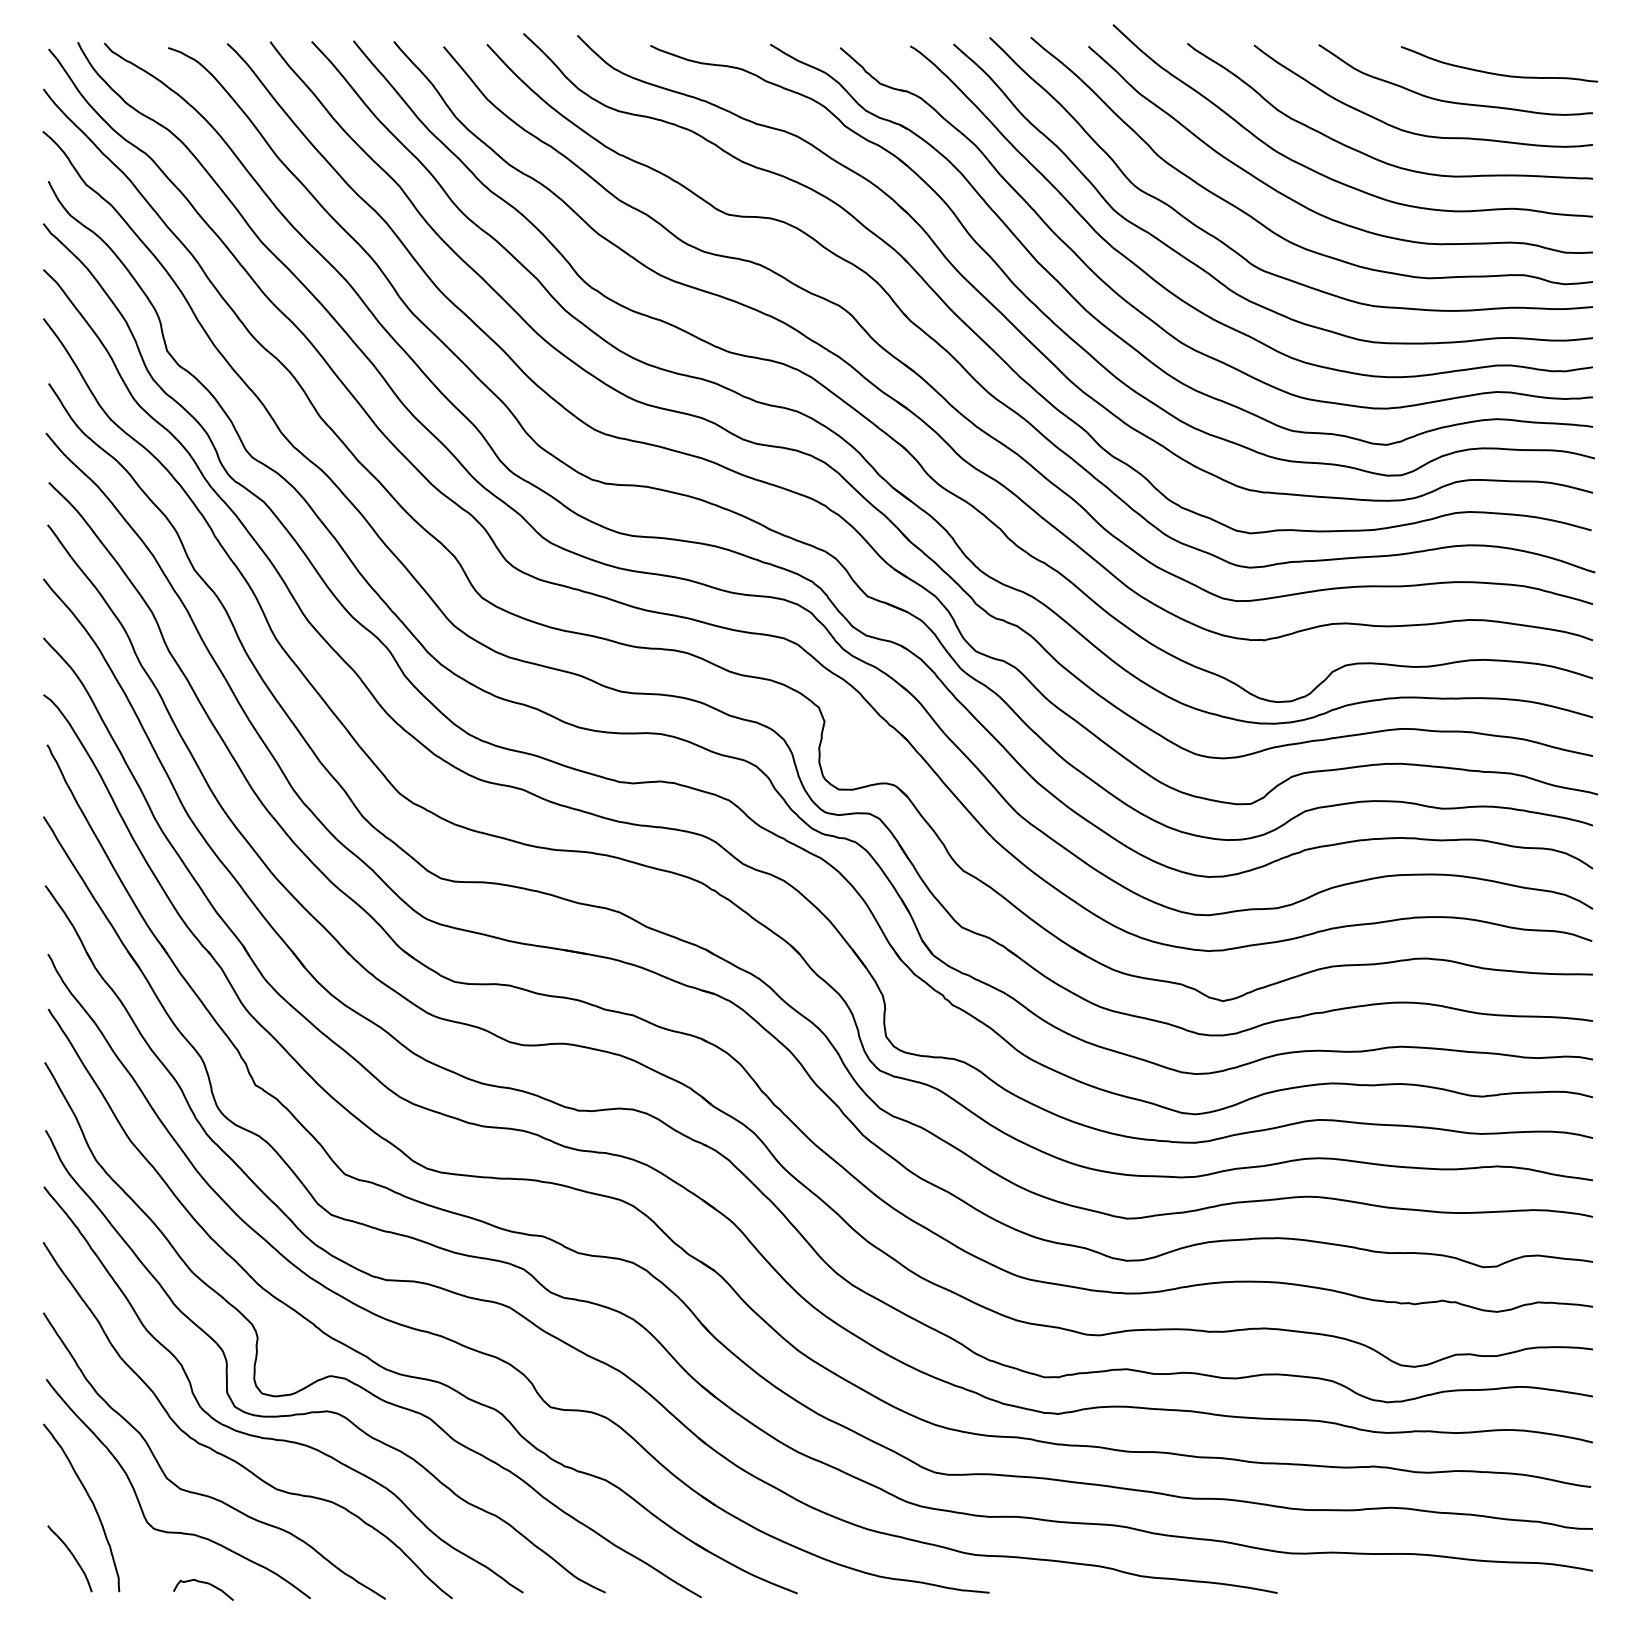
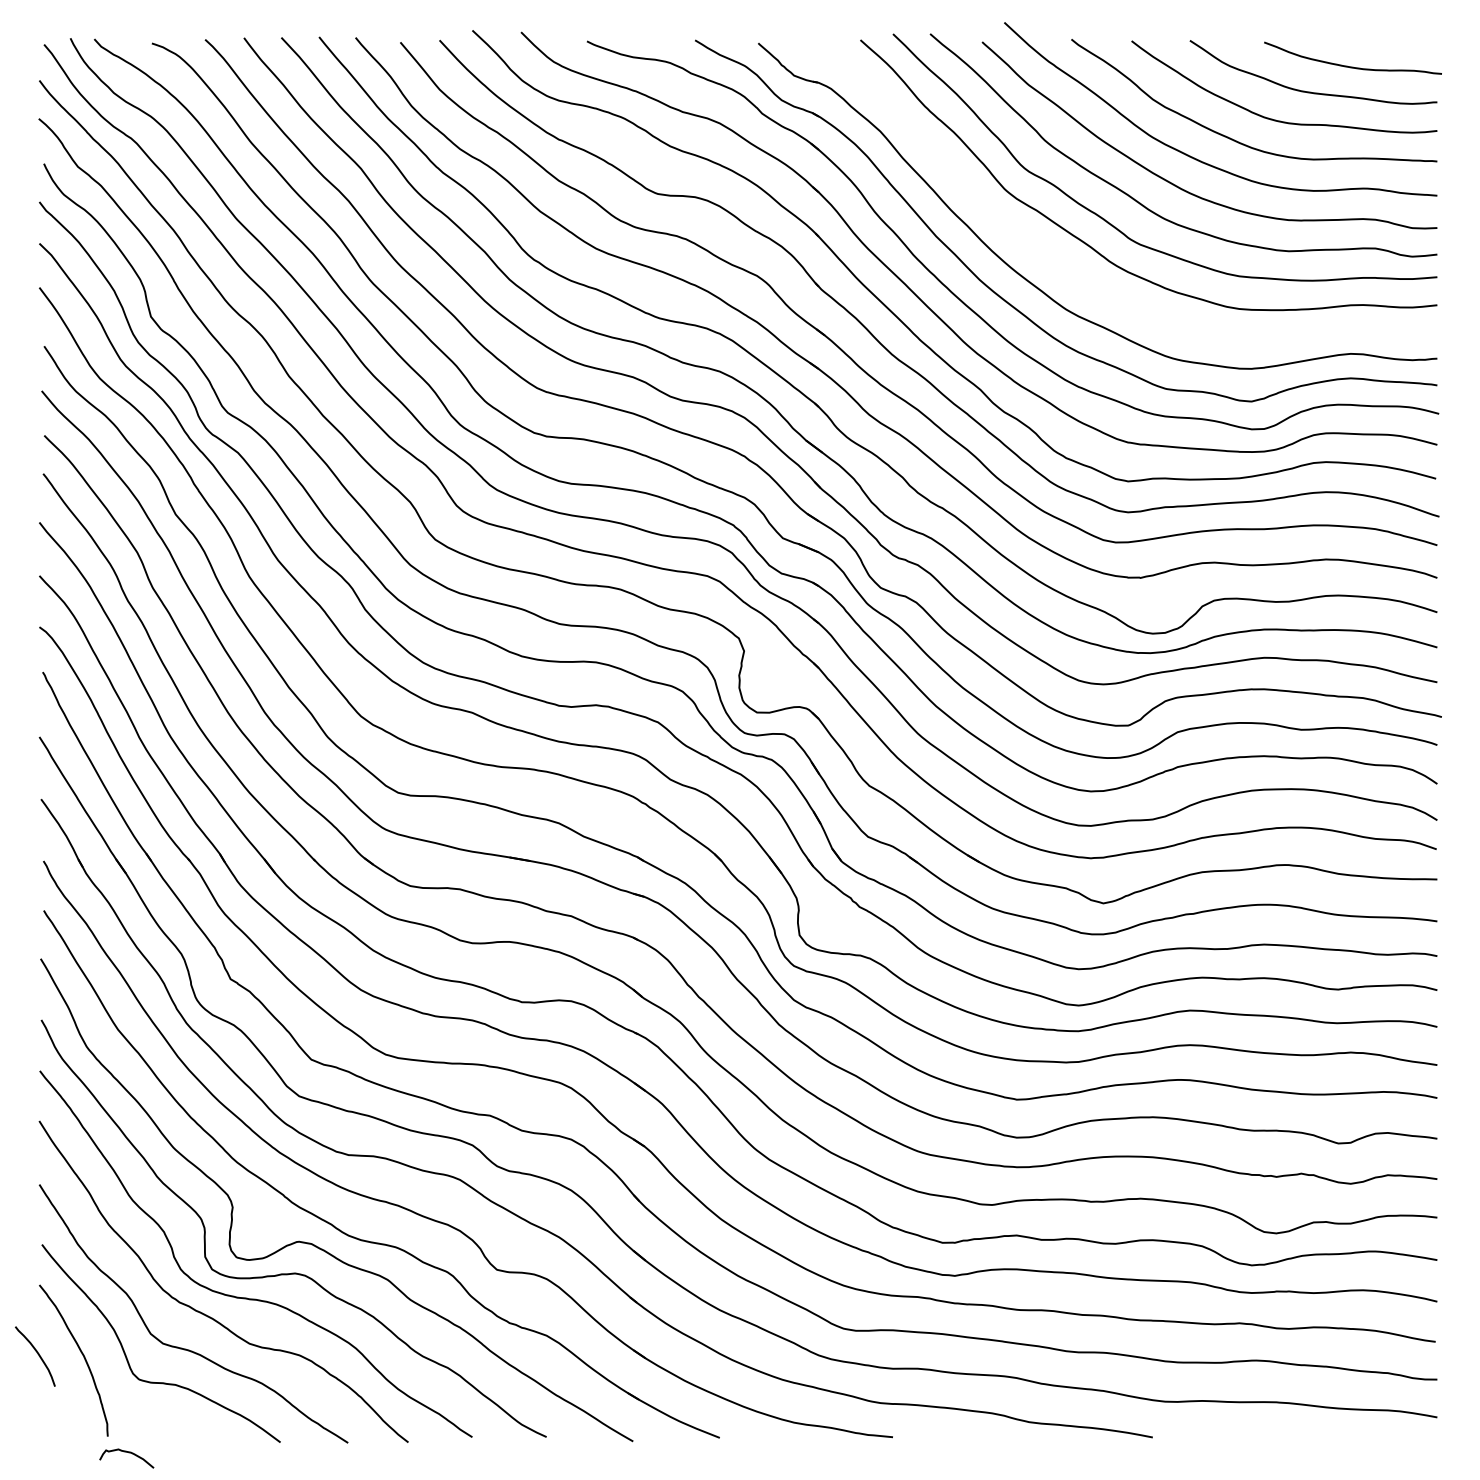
curve: (1197, 308) -> (1080, 278), removed
curve: (72, 1556) -> (37, 1354), moved
curve: (205, 1584) -> (128, 1453), moved

